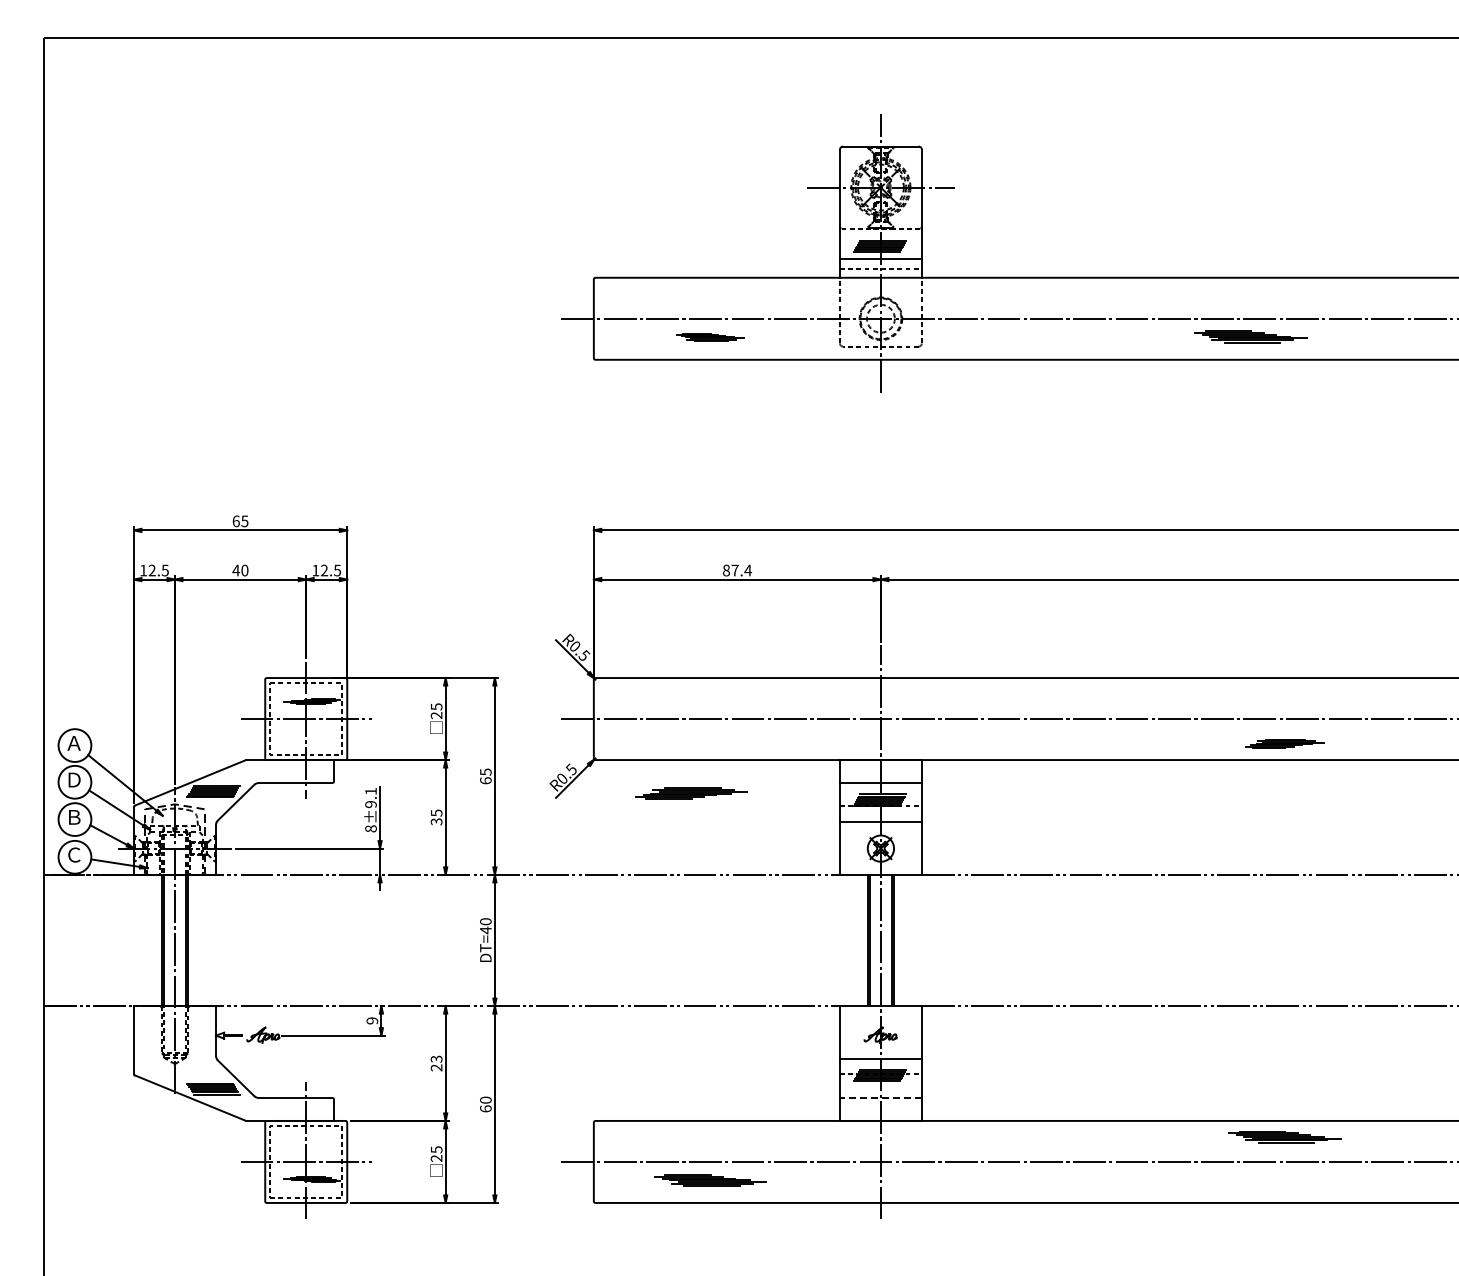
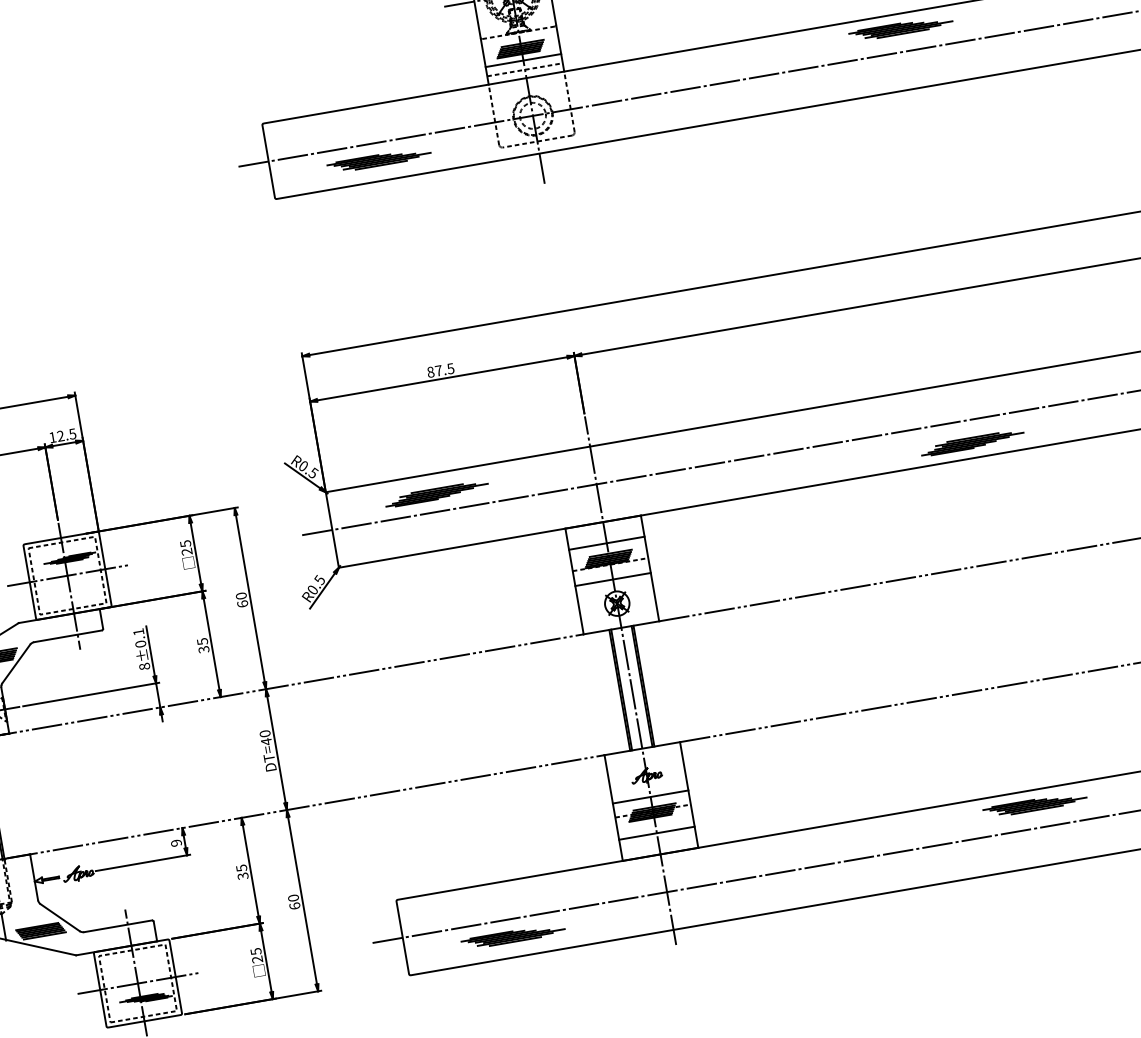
part: (1250, 336) -> (900, 28), moved
part: (710, 337) -> (379, 160), size x1.67
text: (748, 570) -> (451, 368), 87.4 -> 87.5
part: (1284, 743) -> (972, 442), size x1.43
text: (485, 771) -> (240, 595), 65 -> 60
part: (691, 793) -> (436, 494), moved
text: (370, 804) -> (140, 644), 8±9.1 -> 8±0.1
text: (436, 1063) -> (242, 872), 23 -> 35
line: (880, 1097) -> (656, 832), dashed -> solid

